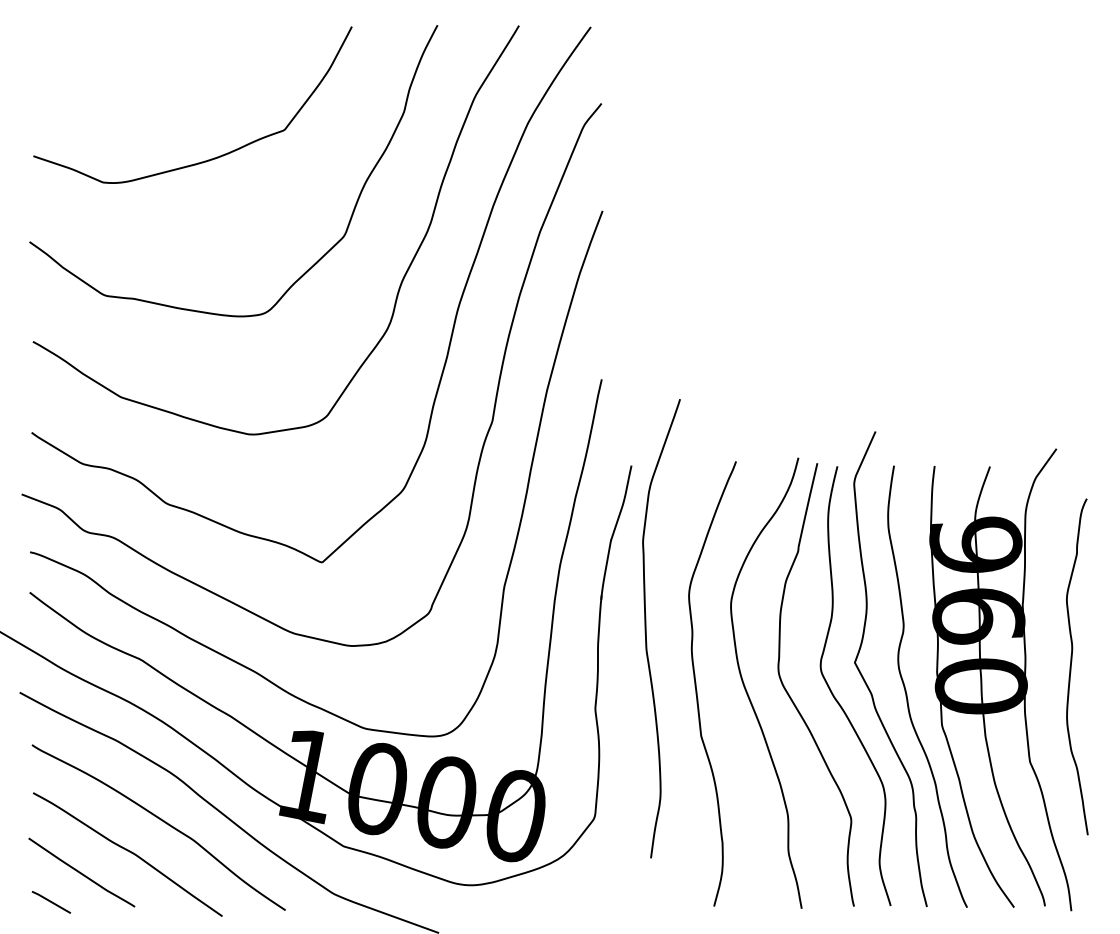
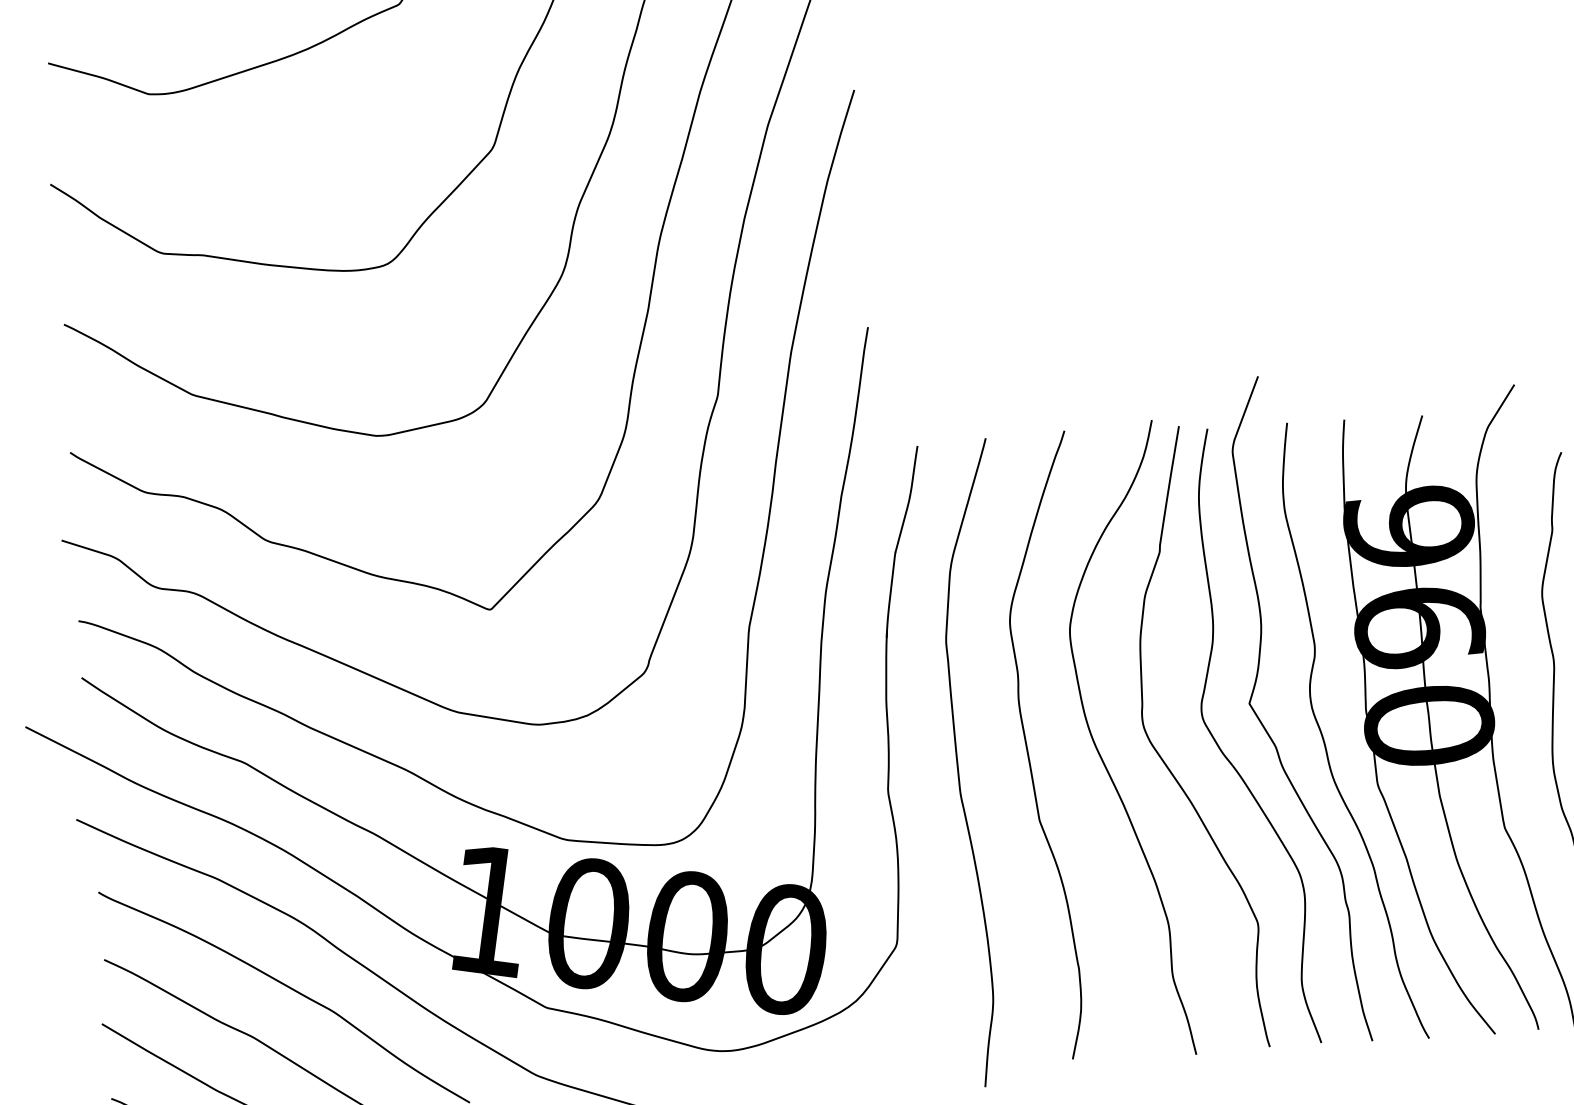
curve: (646, 628) -> (958, 764), moved

